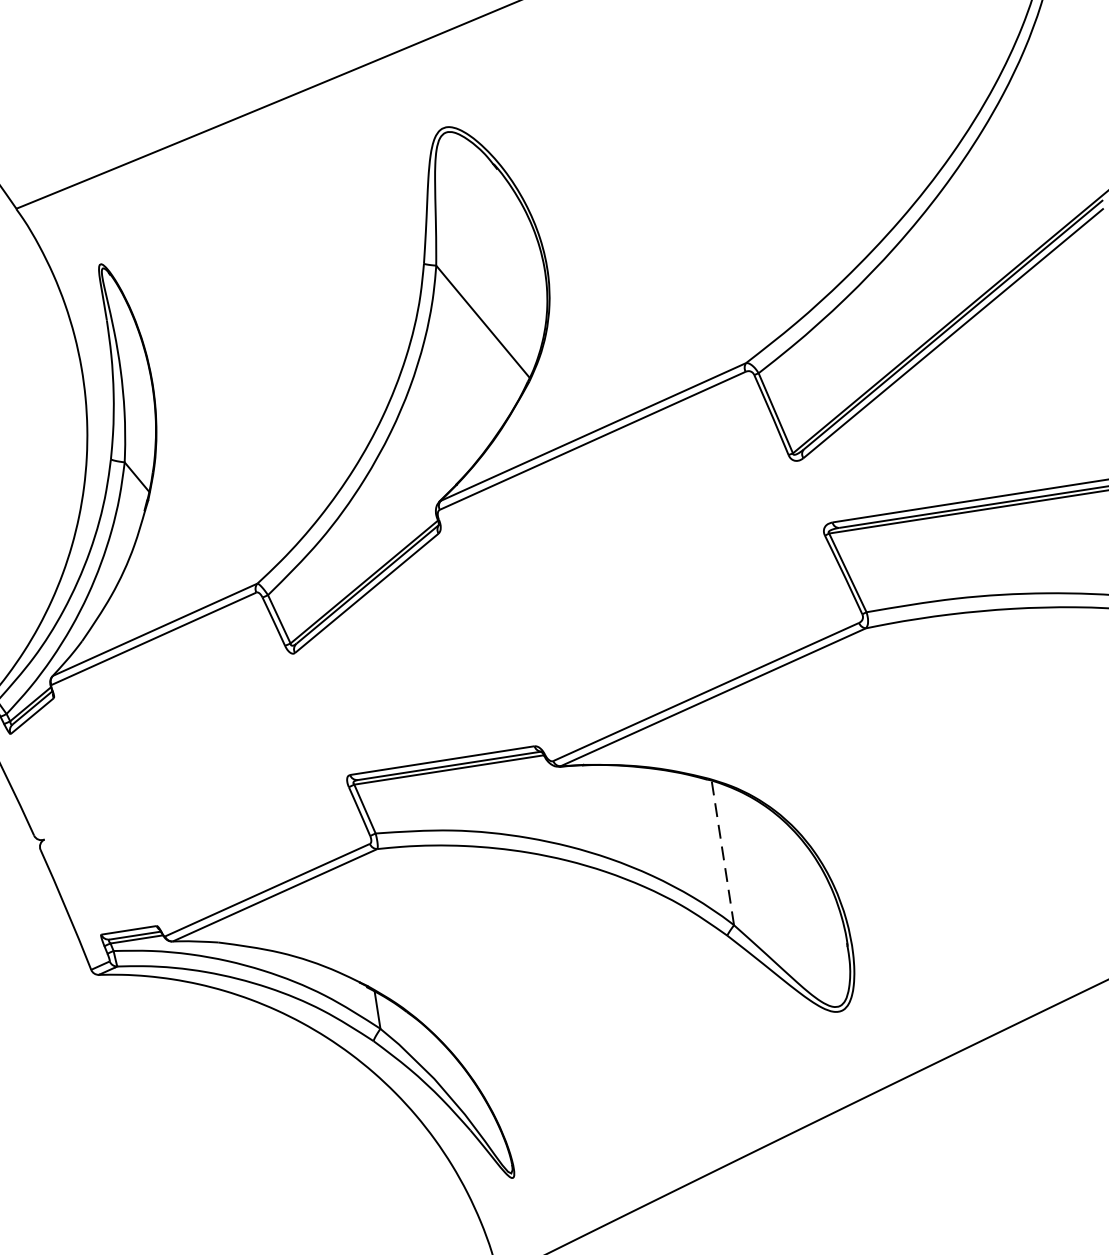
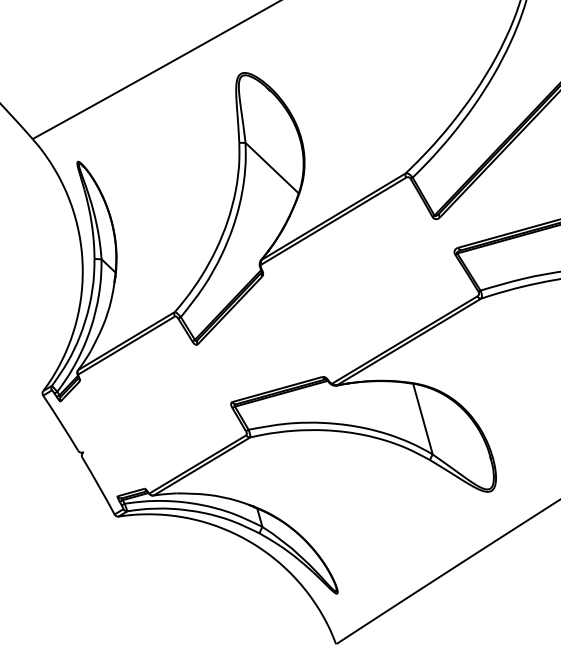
line: (721, 853) -> (422, 419), dashed -> solid

